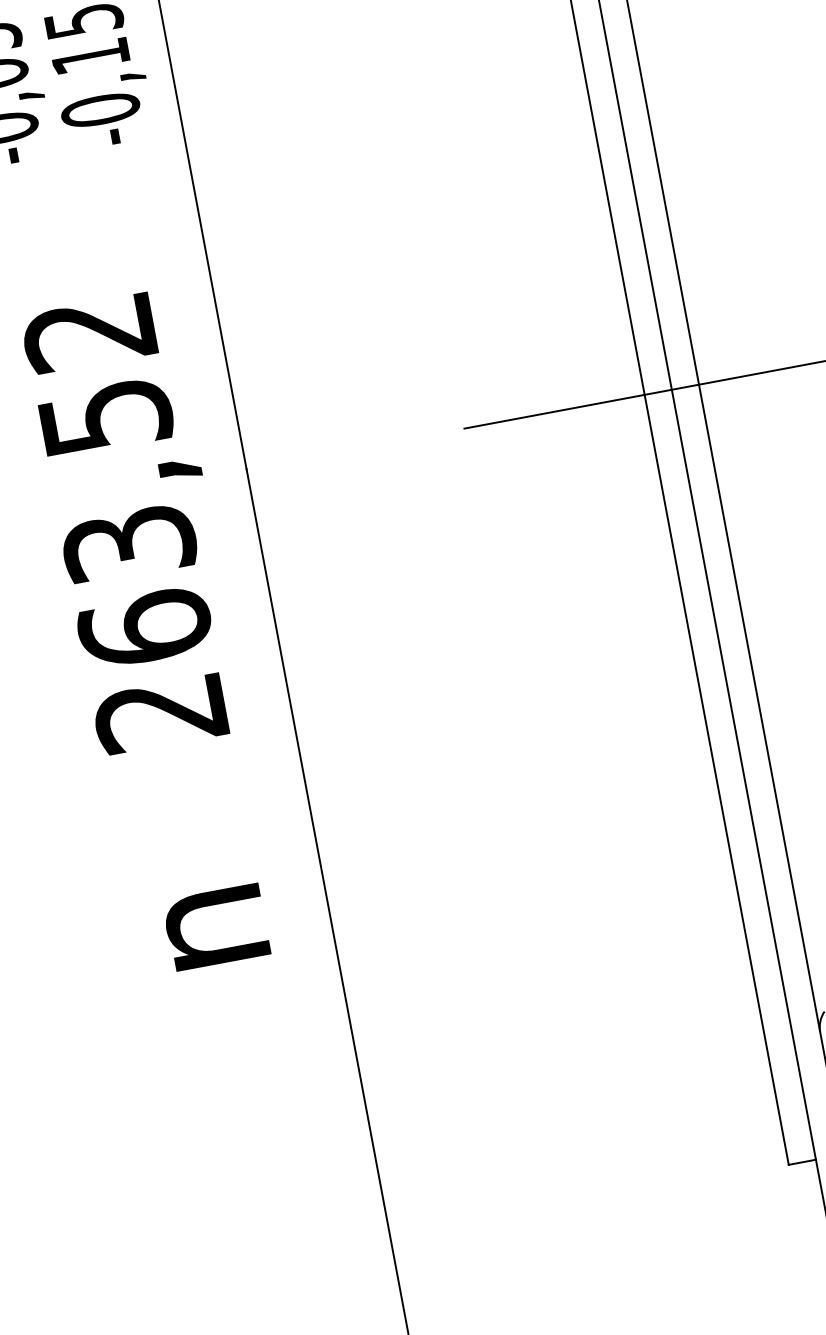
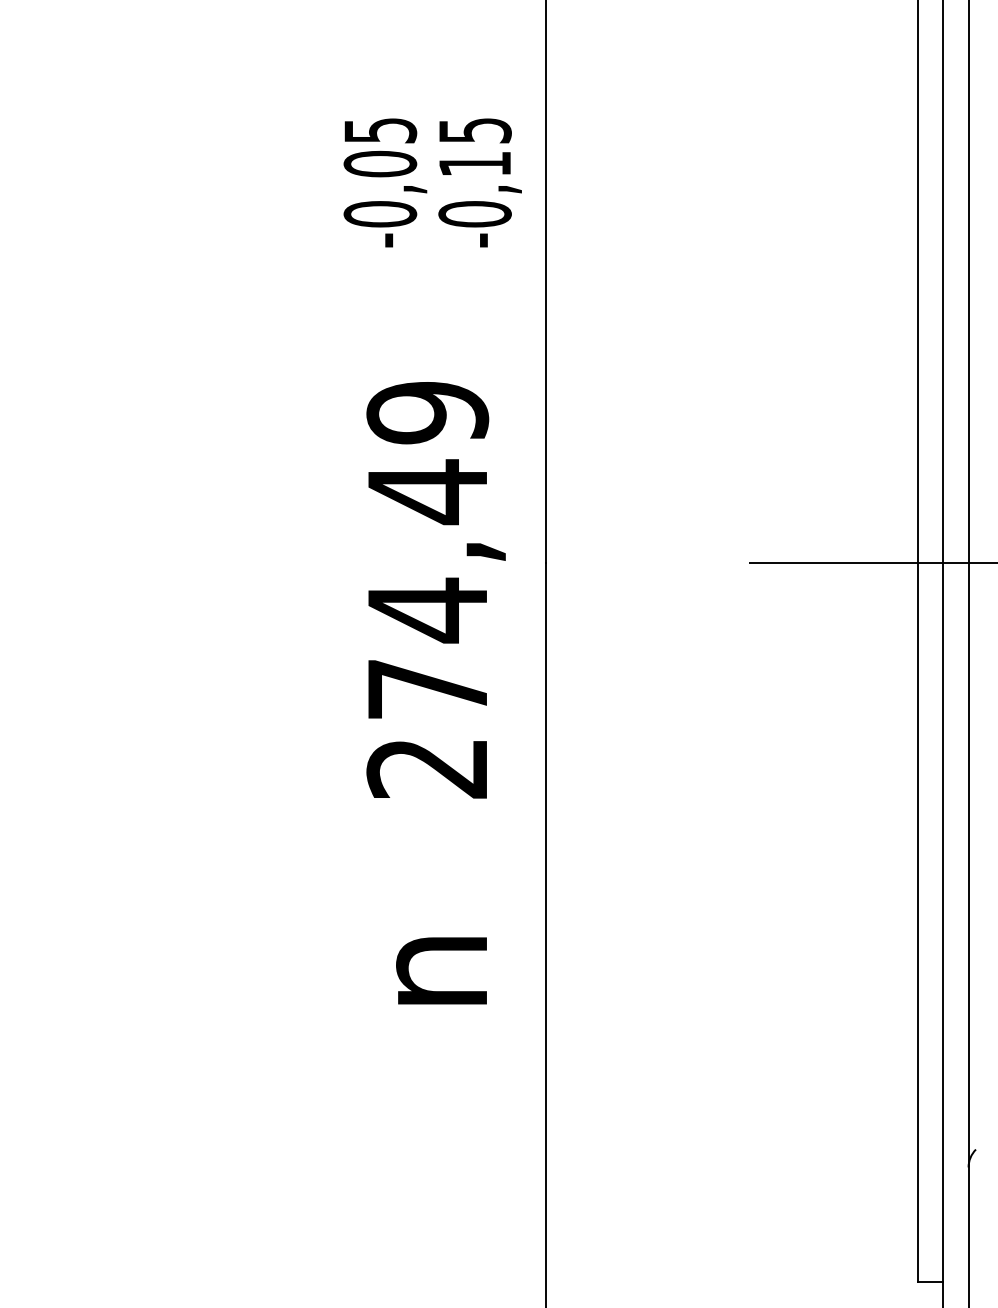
text: (117, 479) -> (427, 550), 263,52 -> 274,49

